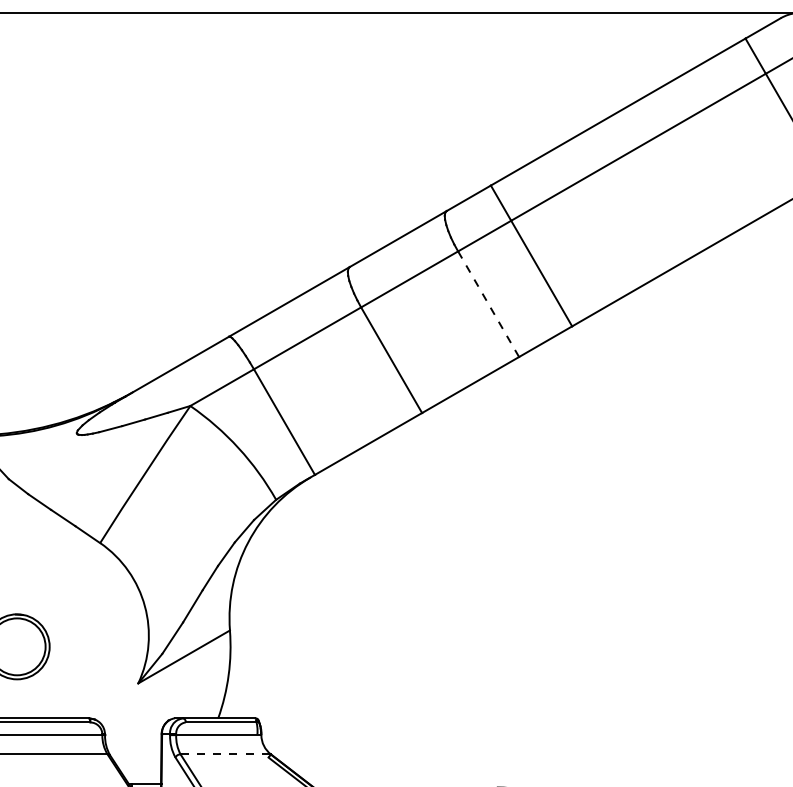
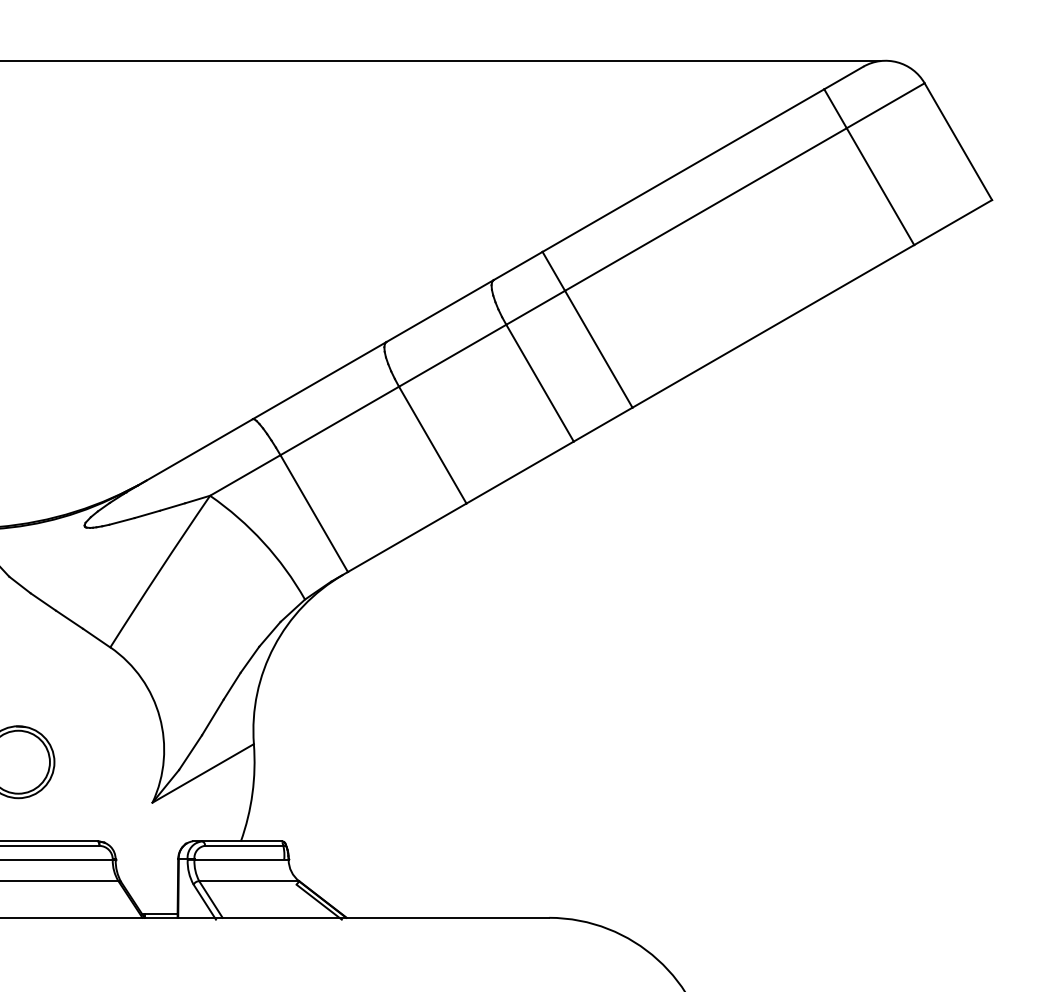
line: (488, 303) -> (539, 382), dashed -> solid
line: (225, 754) -> (249, 881), dashed -> solid

